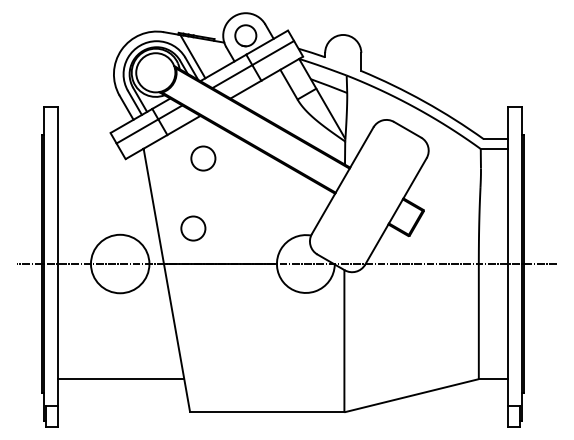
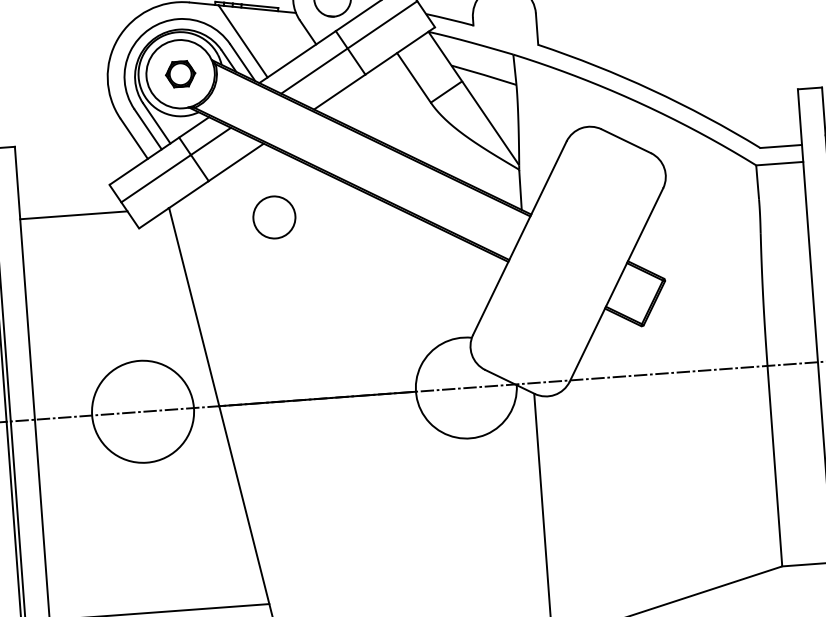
part: (155, 72) -> (180, 73), added
line: (88, 148) -> (73, 214), added
circle: (193, 228) -> (266, 340), removed

